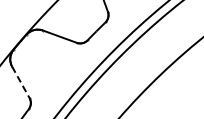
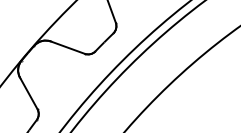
line: (21, 82) -> (29, 93), dashed -> solid

